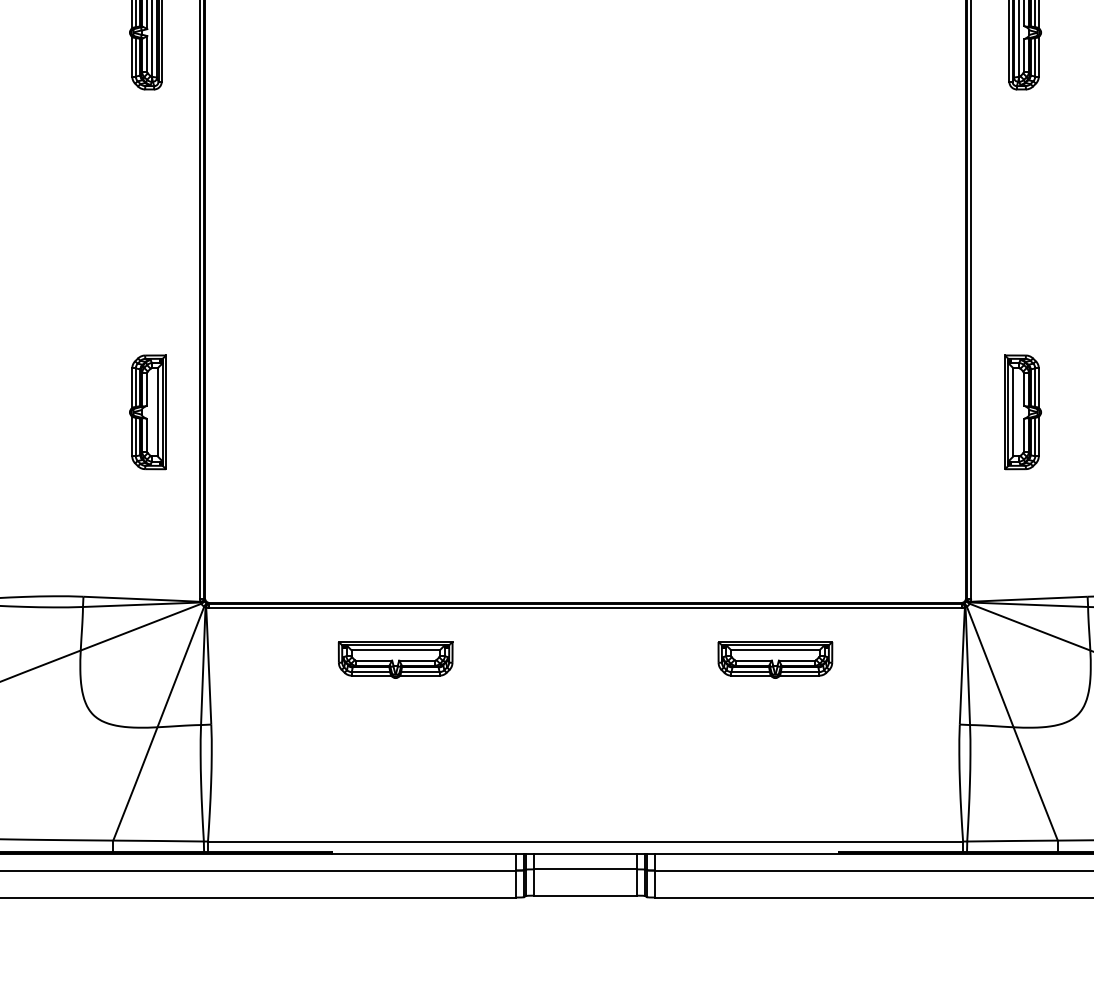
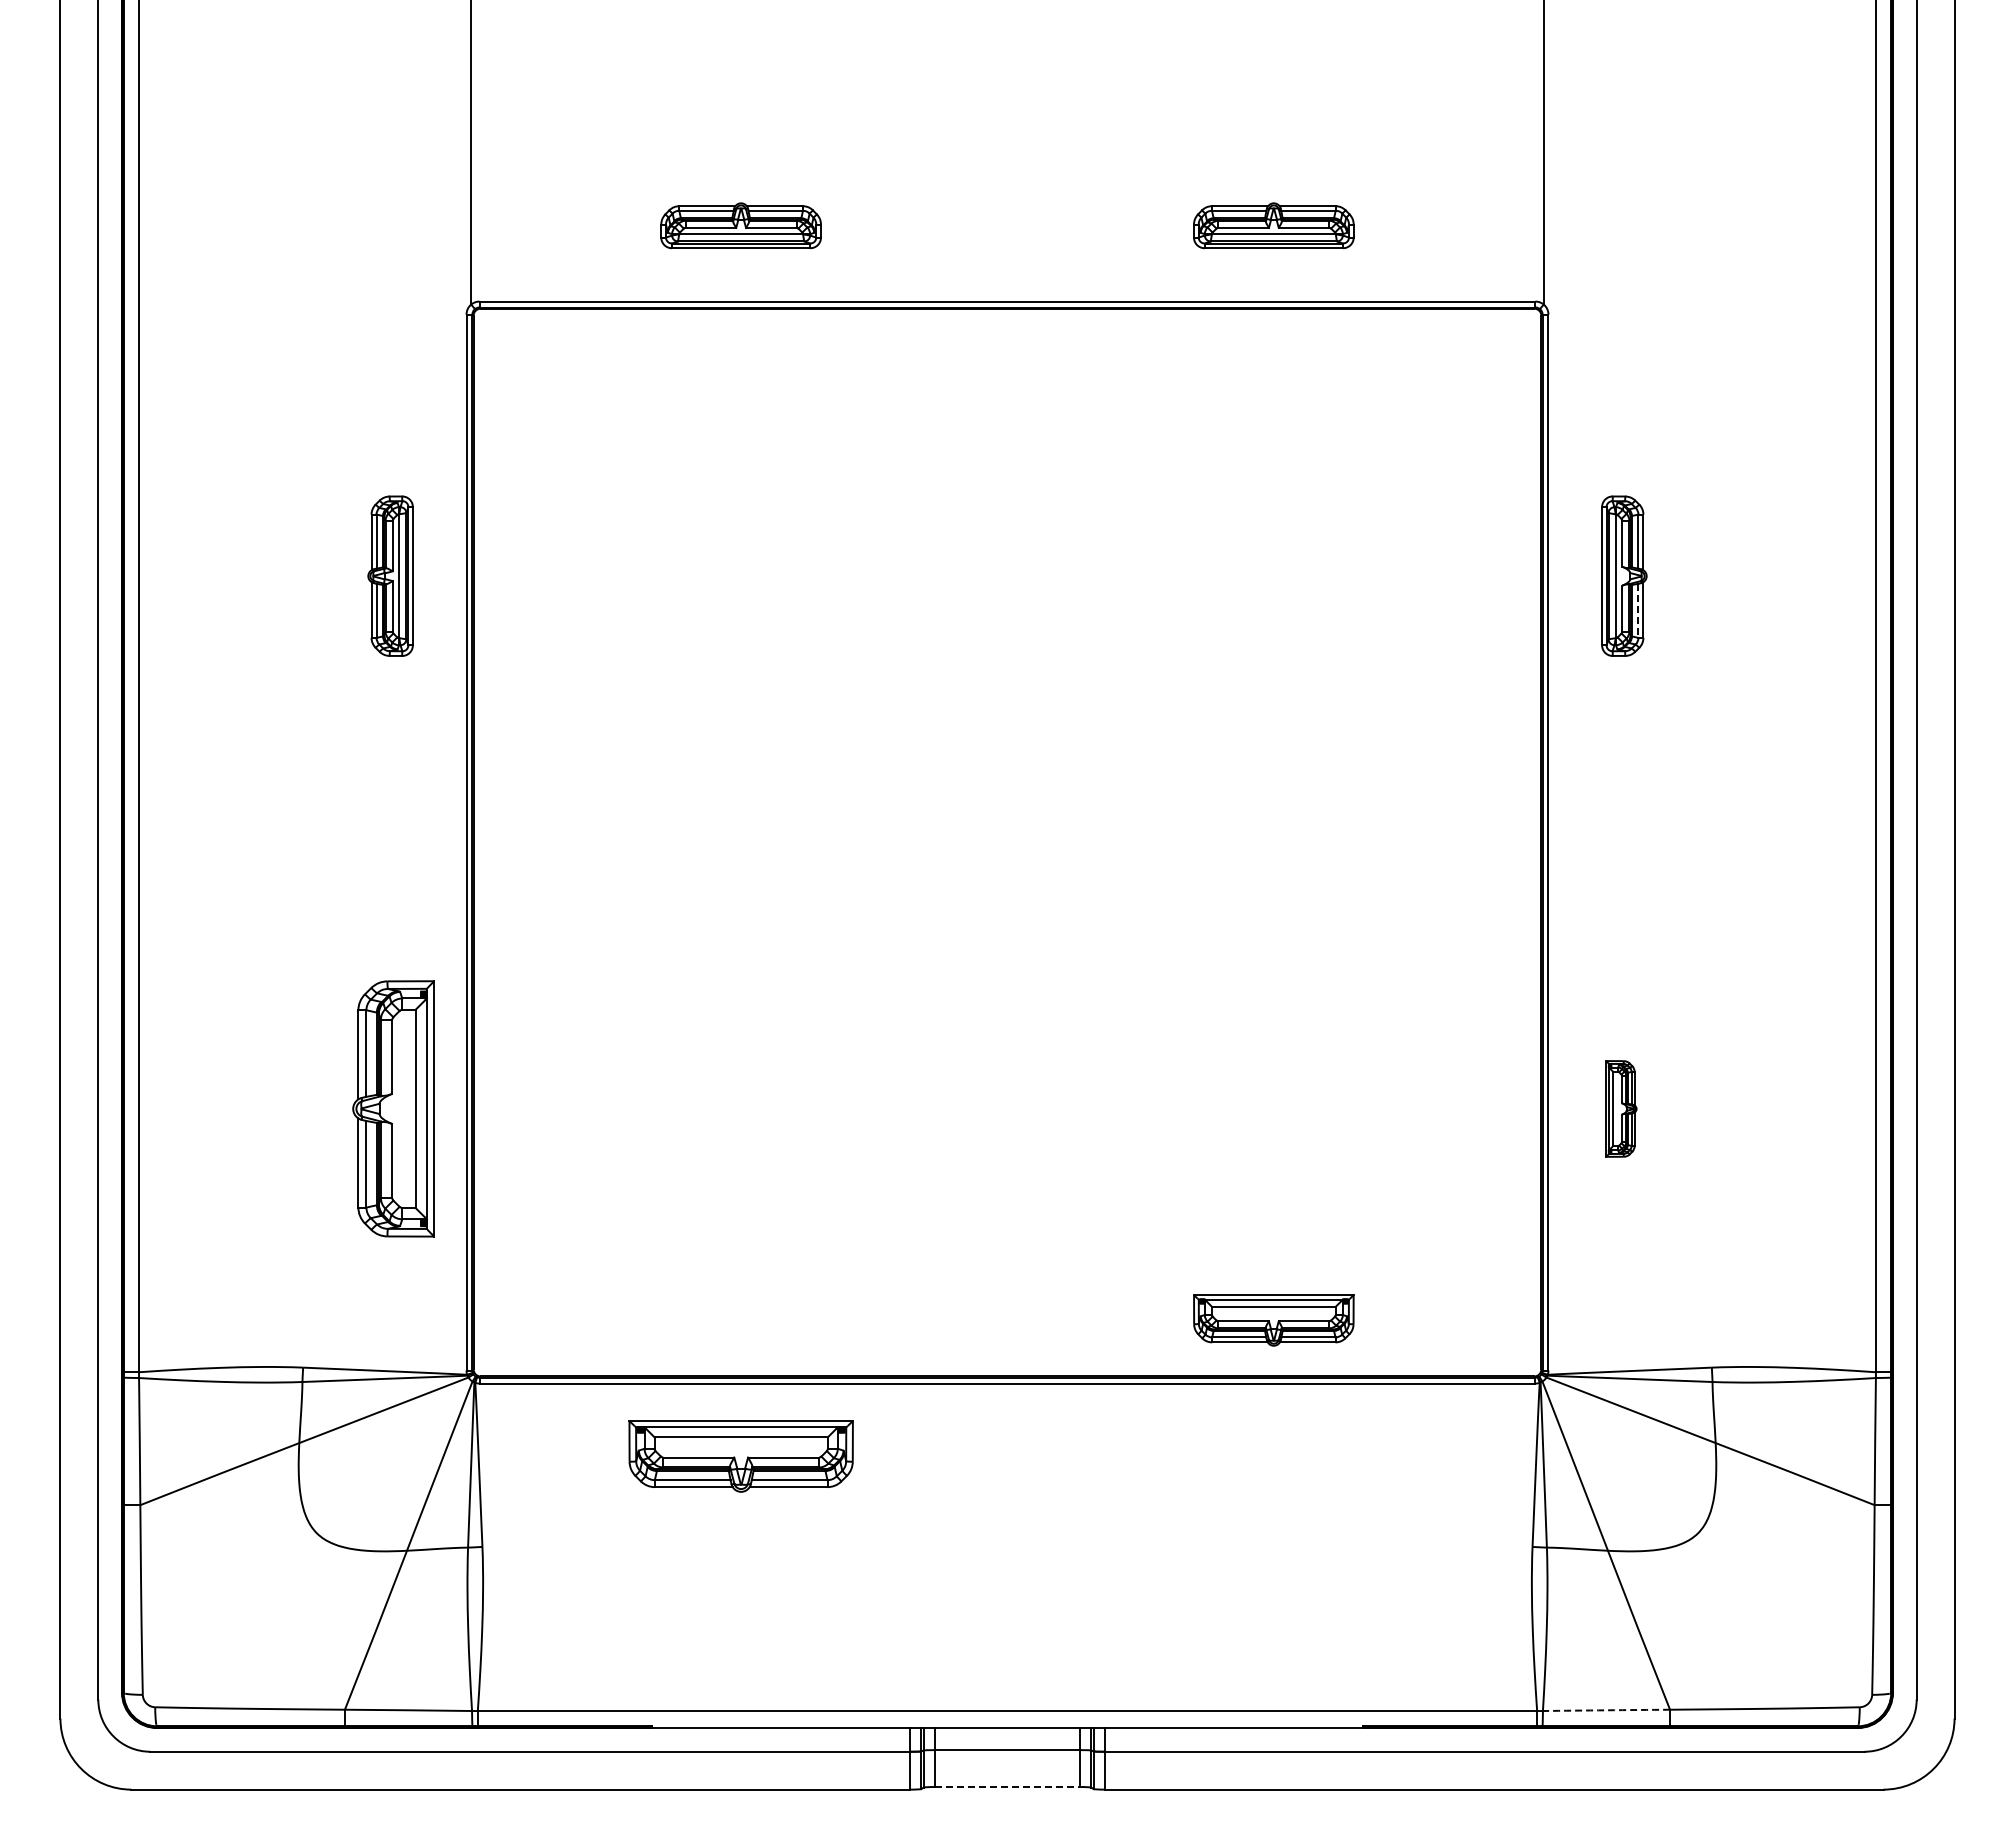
line: (1035, 57) -> (1638, 611), solid -> dashed
part: (147, 412) -> (393, 1108), size x1.6
part: (1023, 412) -> (1621, 1108), size x0.6
part: (395, 660) -> (740, 1456), size x1.4
part: (775, 660) -> (1273, 1320), moved
arc: (1012, 841) -> (1606, 1710), solid -> dashed
line: (585, 895) -> (1007, 1786), solid -> dashed

